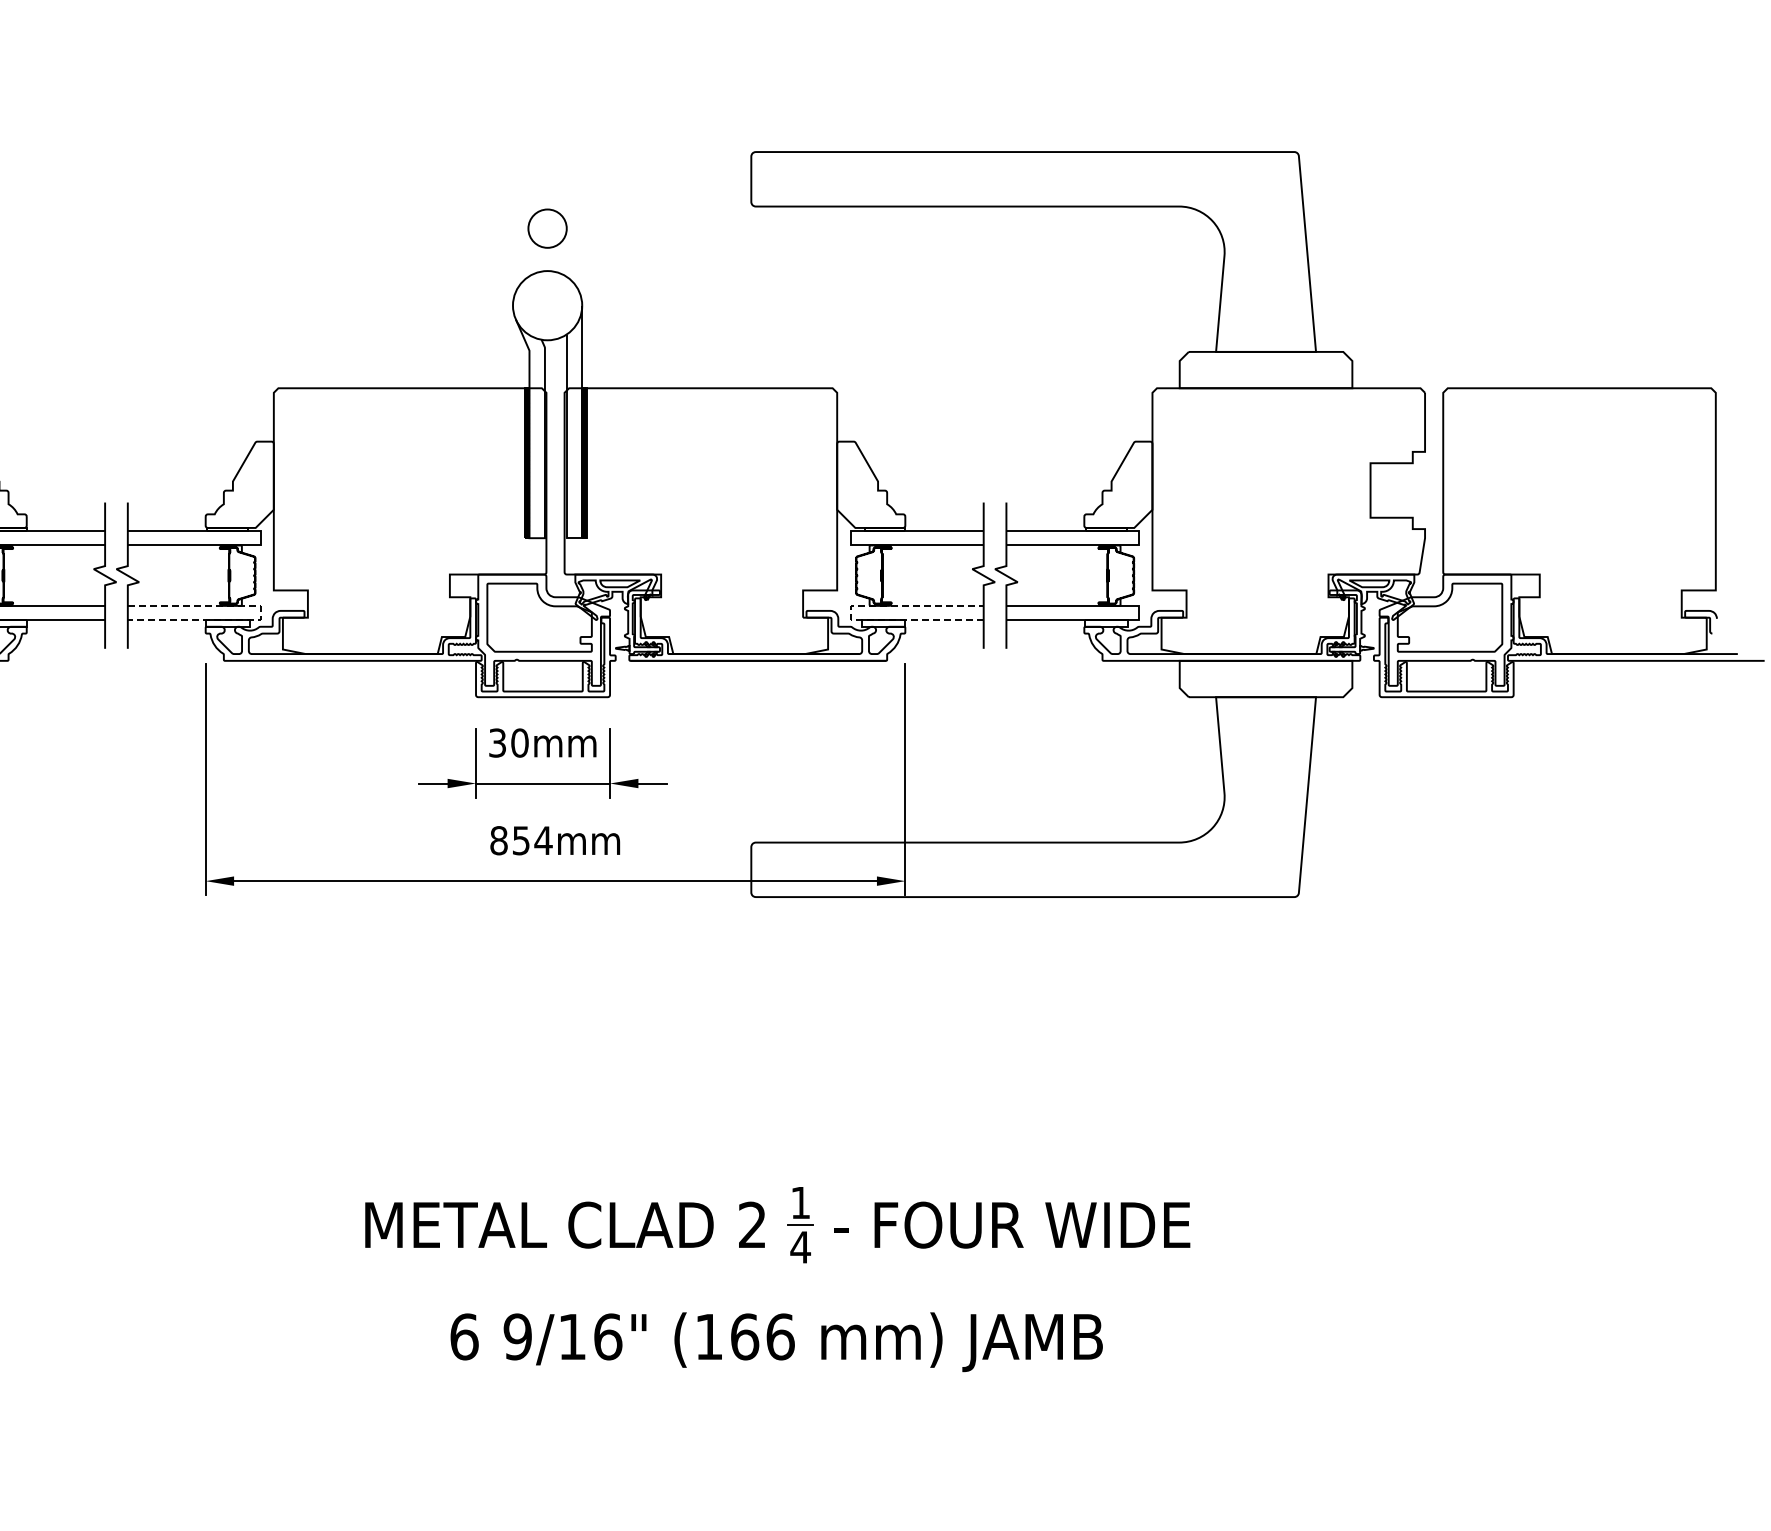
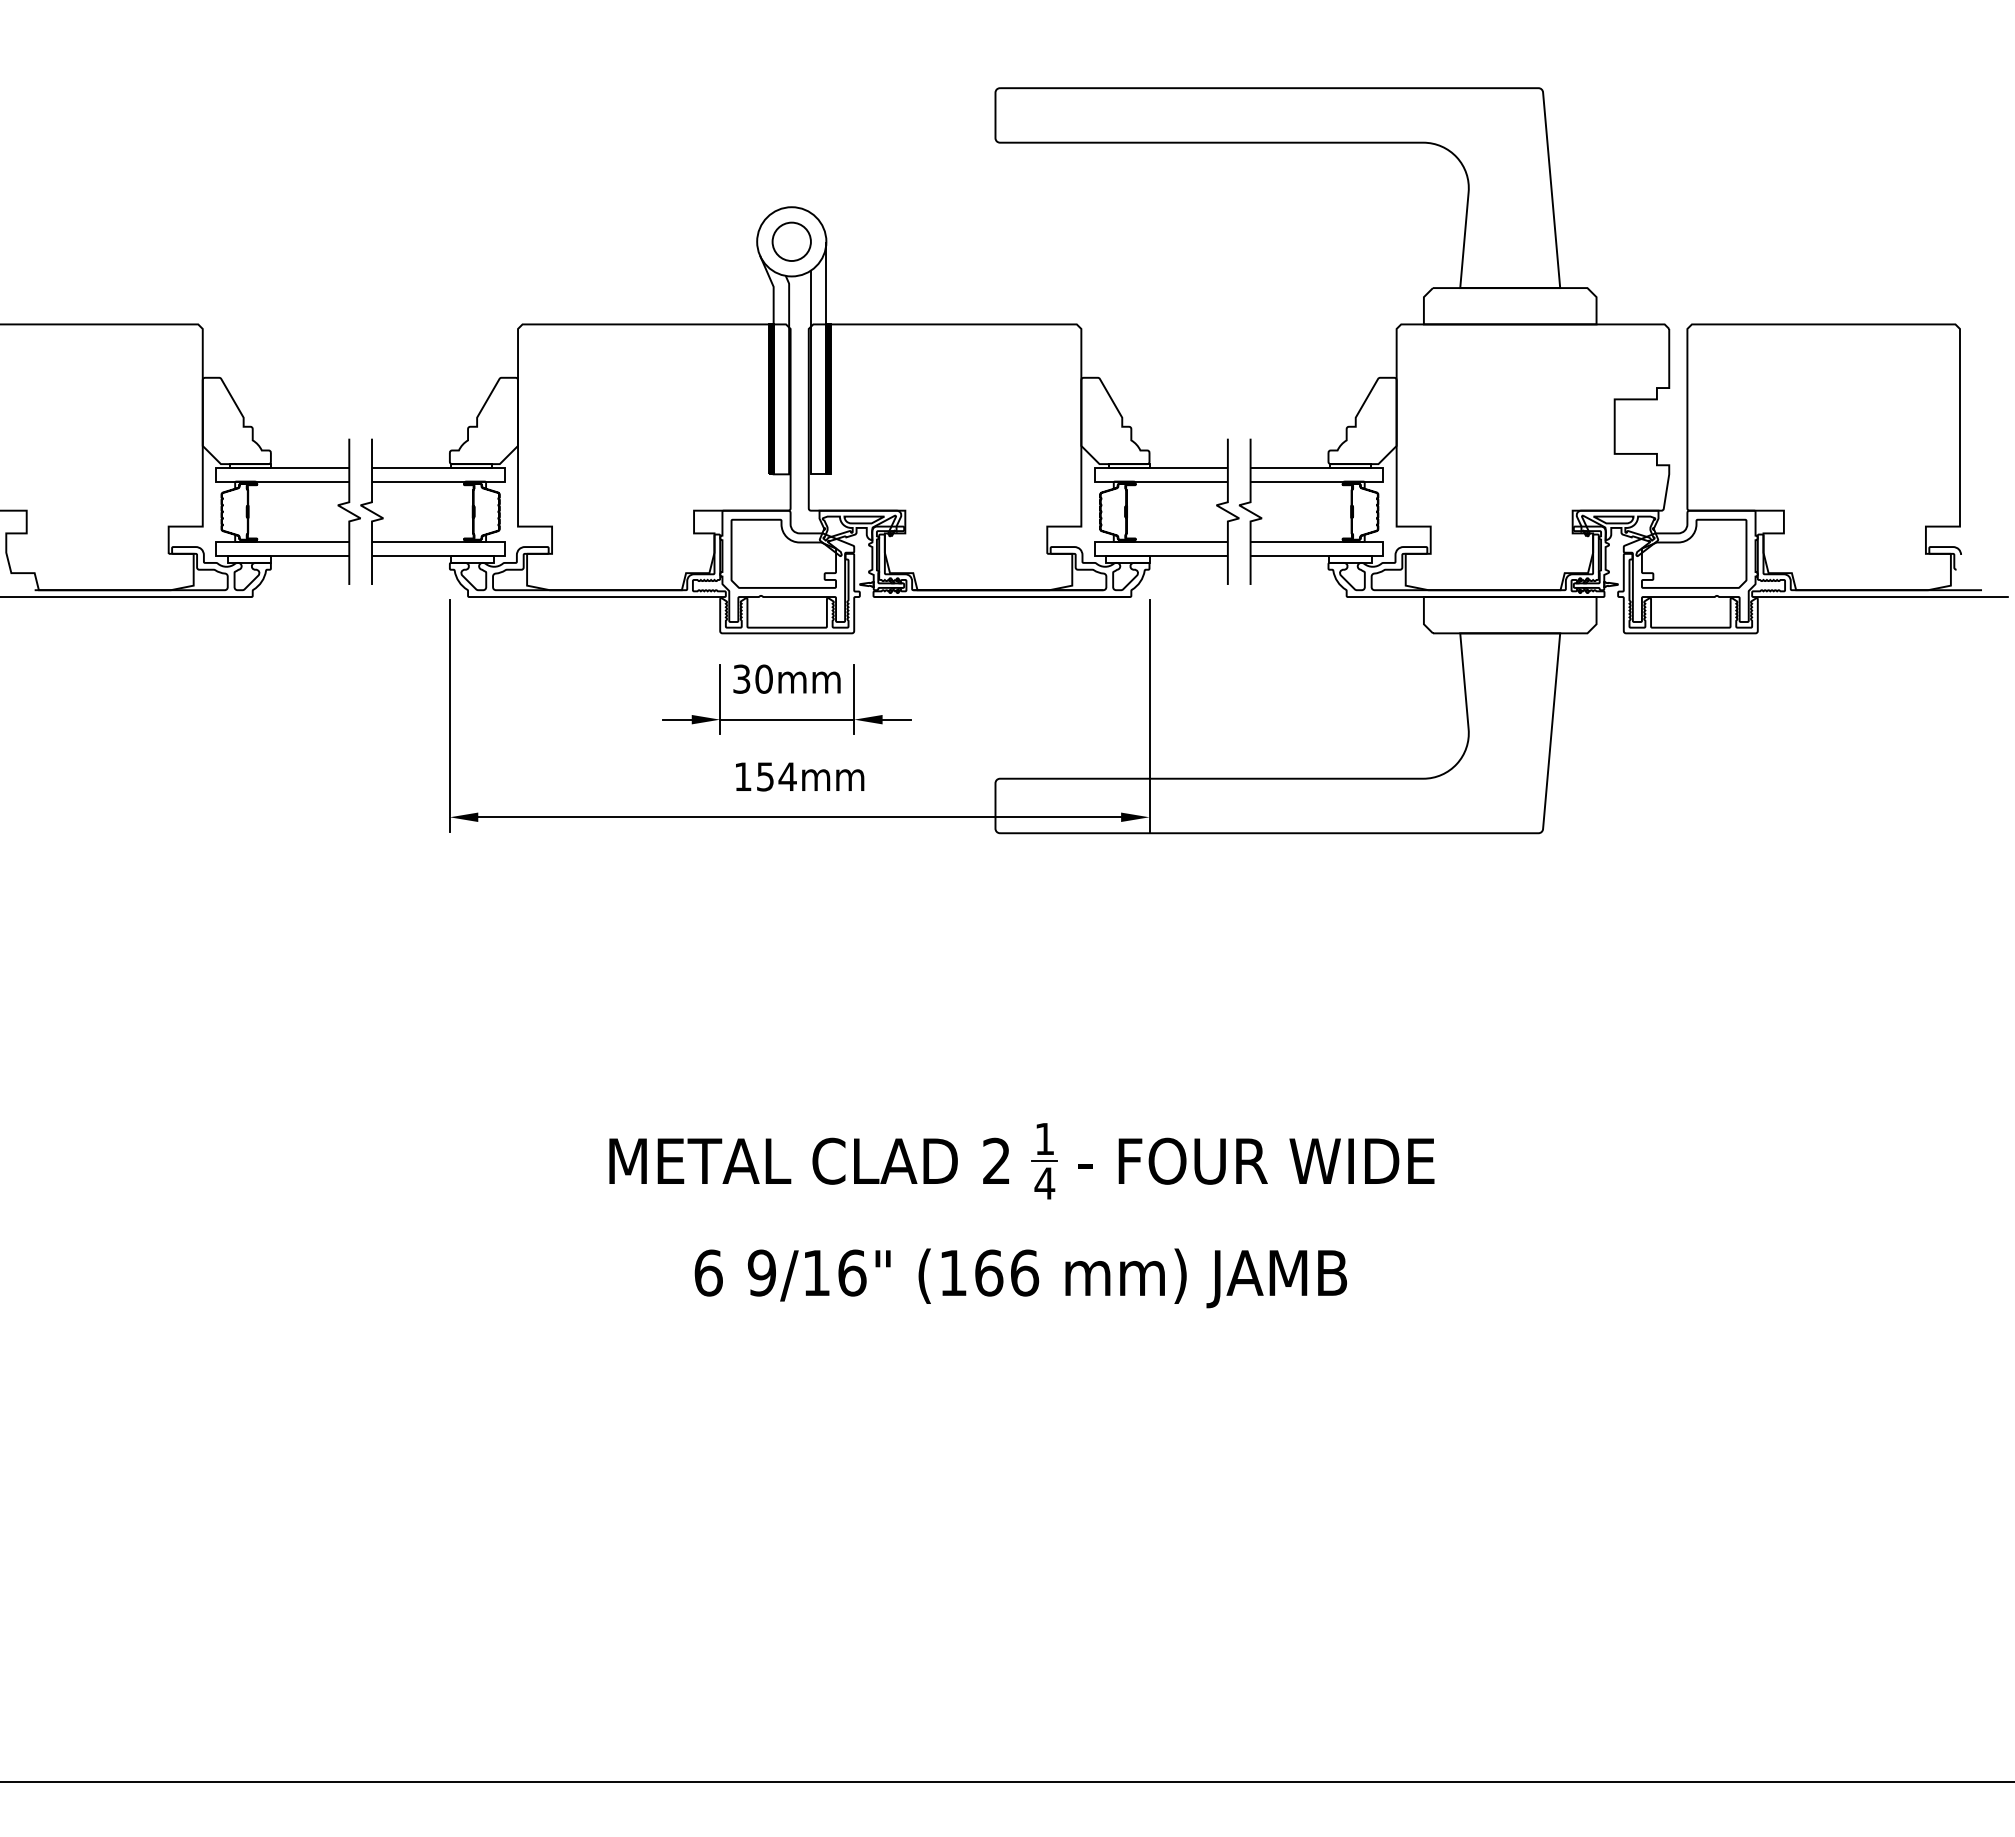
circle: (547, 228) -> (791, 241), moved
line: (850, 612) -> (1094, 548), dashed -> solid
line: (260, 613) -> (504, 549), dashed -> solid
text: (498, 840) -> (742, 776), 854mm -> 154mm

